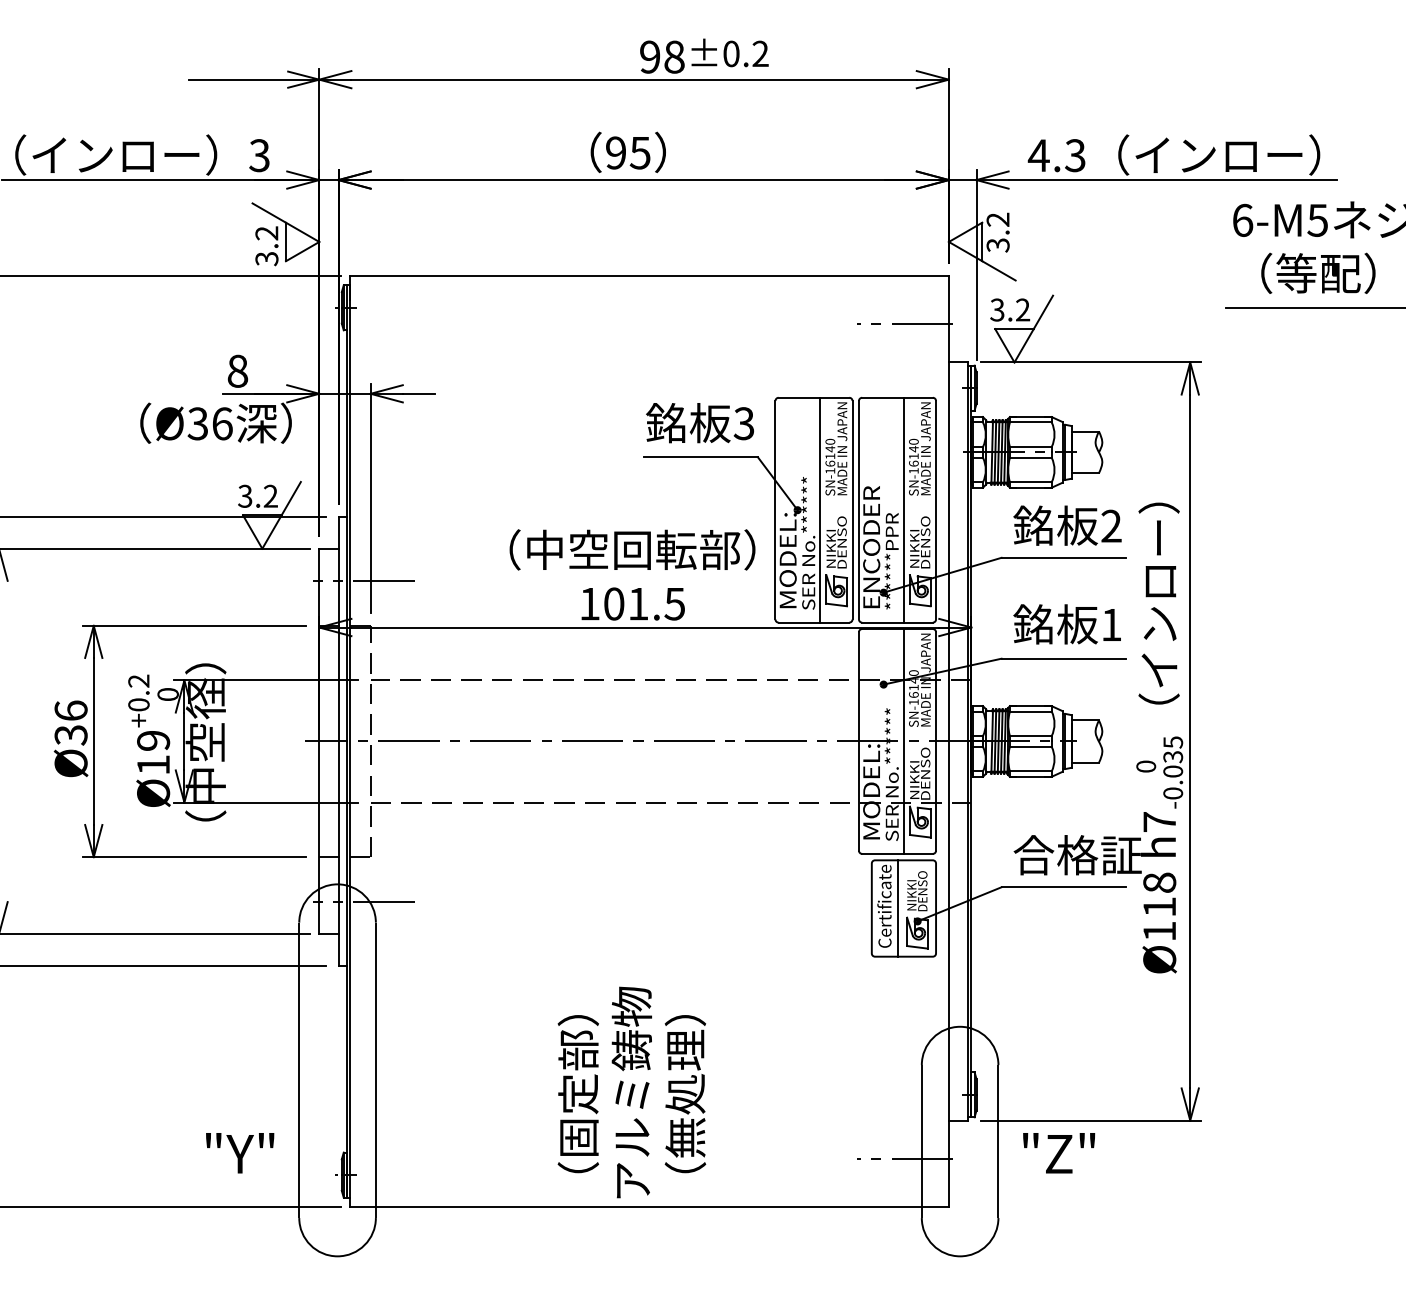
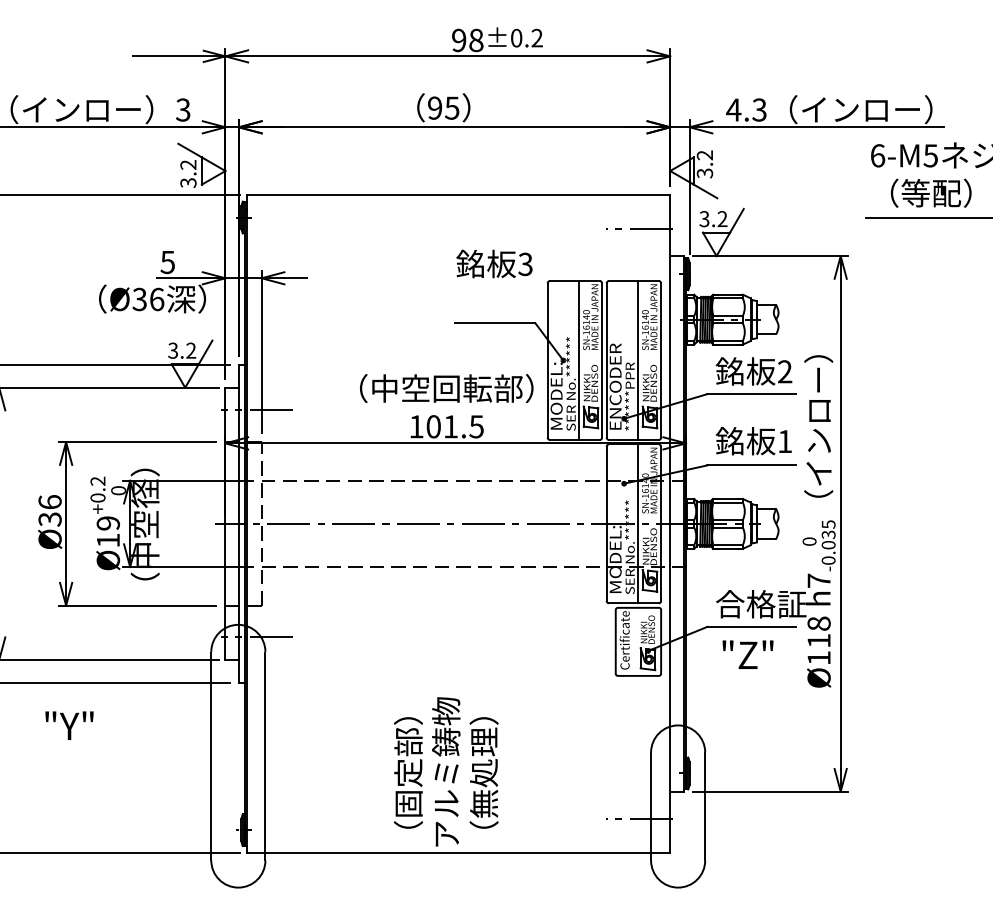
text: (237, 370) -> (167, 261), 8 -> 5
text: (700, 422) -> (494, 263), moved
line: (896, 907) -> (633, 641), removed
text: (240, 1152) -> (69, 725), moved
text: (1058, 1152) -> (747, 654), moved

